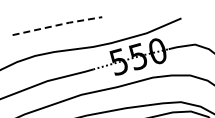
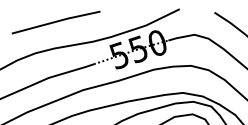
line: (57, 25) -> (56, 21), dashed -> solid

